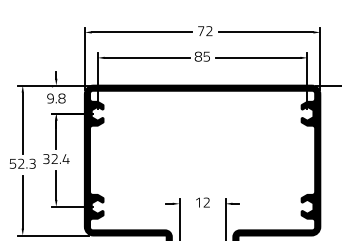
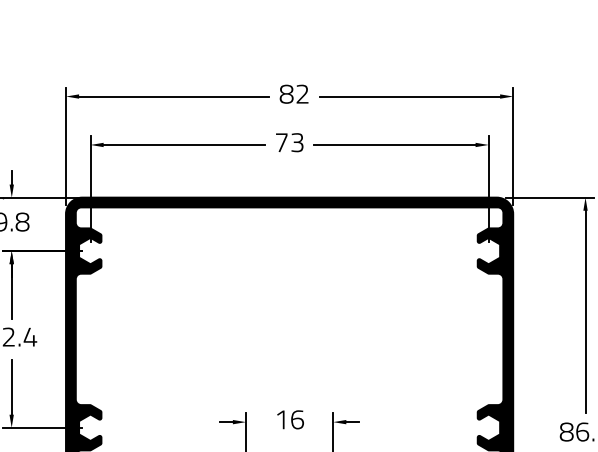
text: (200, 31) -> (285, 94), 72 -> 82
text: (201, 56) -> (287, 142), 85 -> 73
text: (206, 202) -> (297, 419), 12 -> 16

